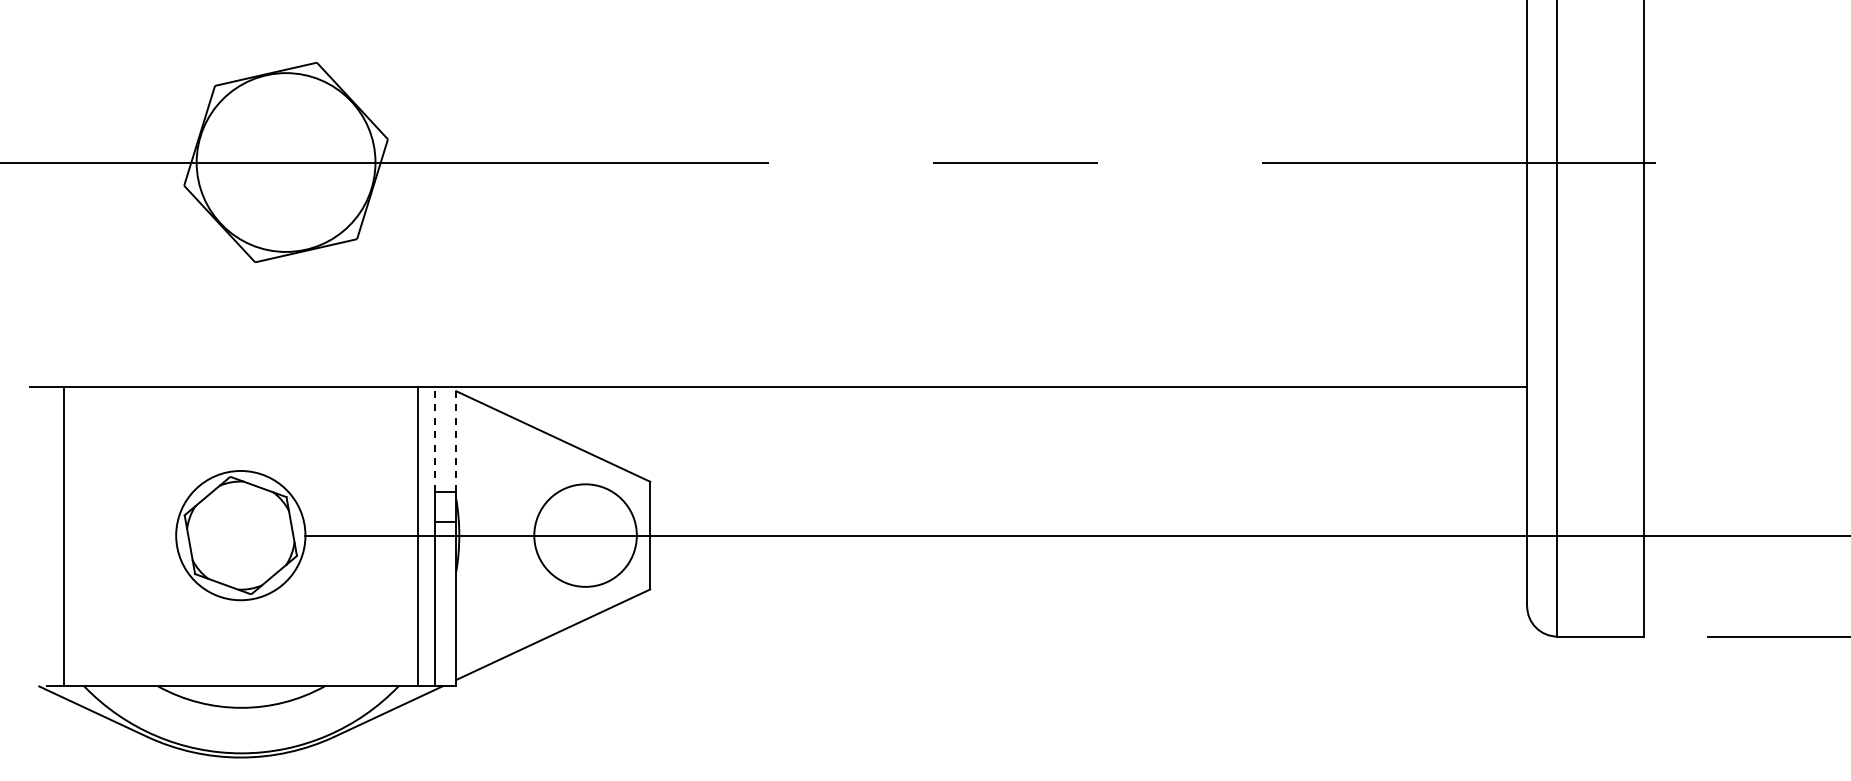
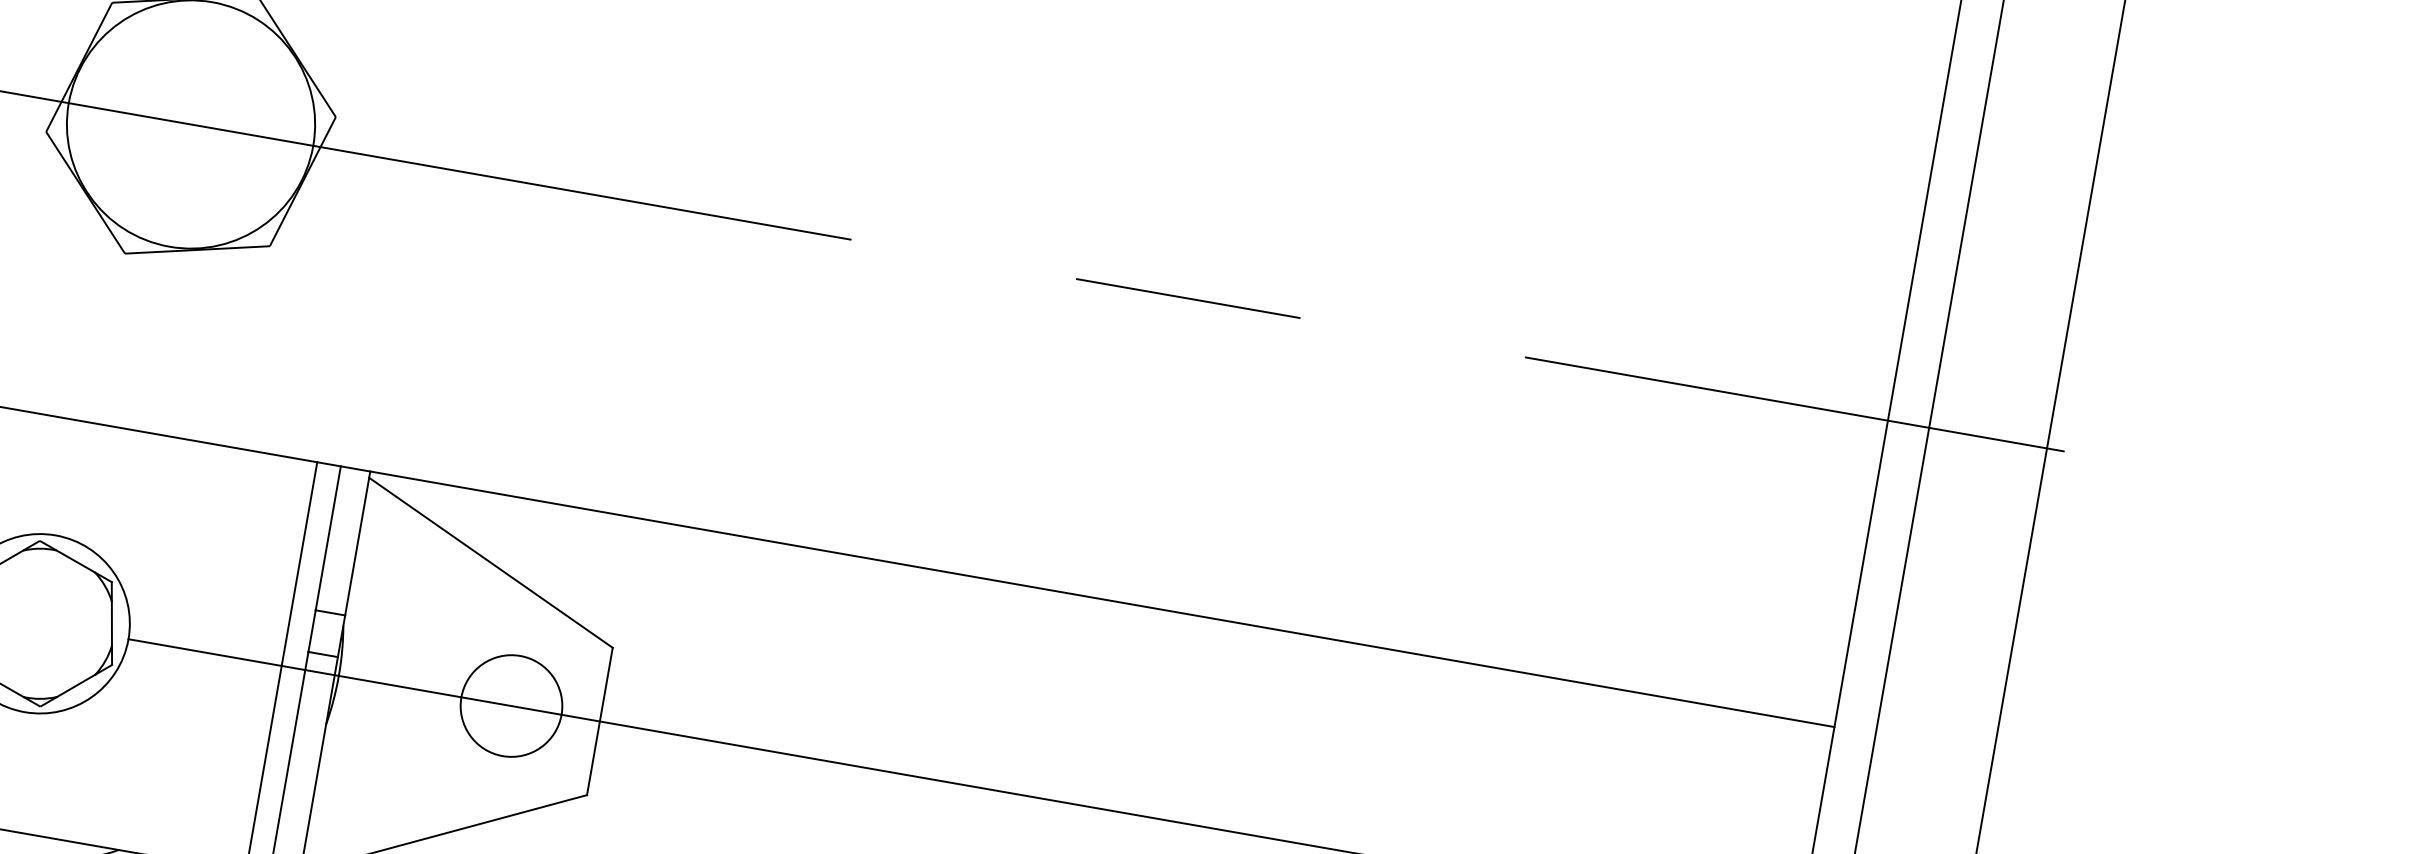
line: (434, 439) -> (327, 538), dashed -> solid
line: (456, 439) -> (357, 543), dashed -> solid
circle: (585, 535) -> (511, 705), size x0.71

